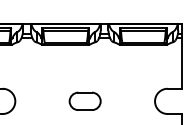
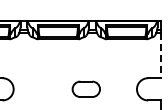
line: (181, 63) -> (160, 55), solid -> dashed
part: (84, 100) -> (85, 88), moved

